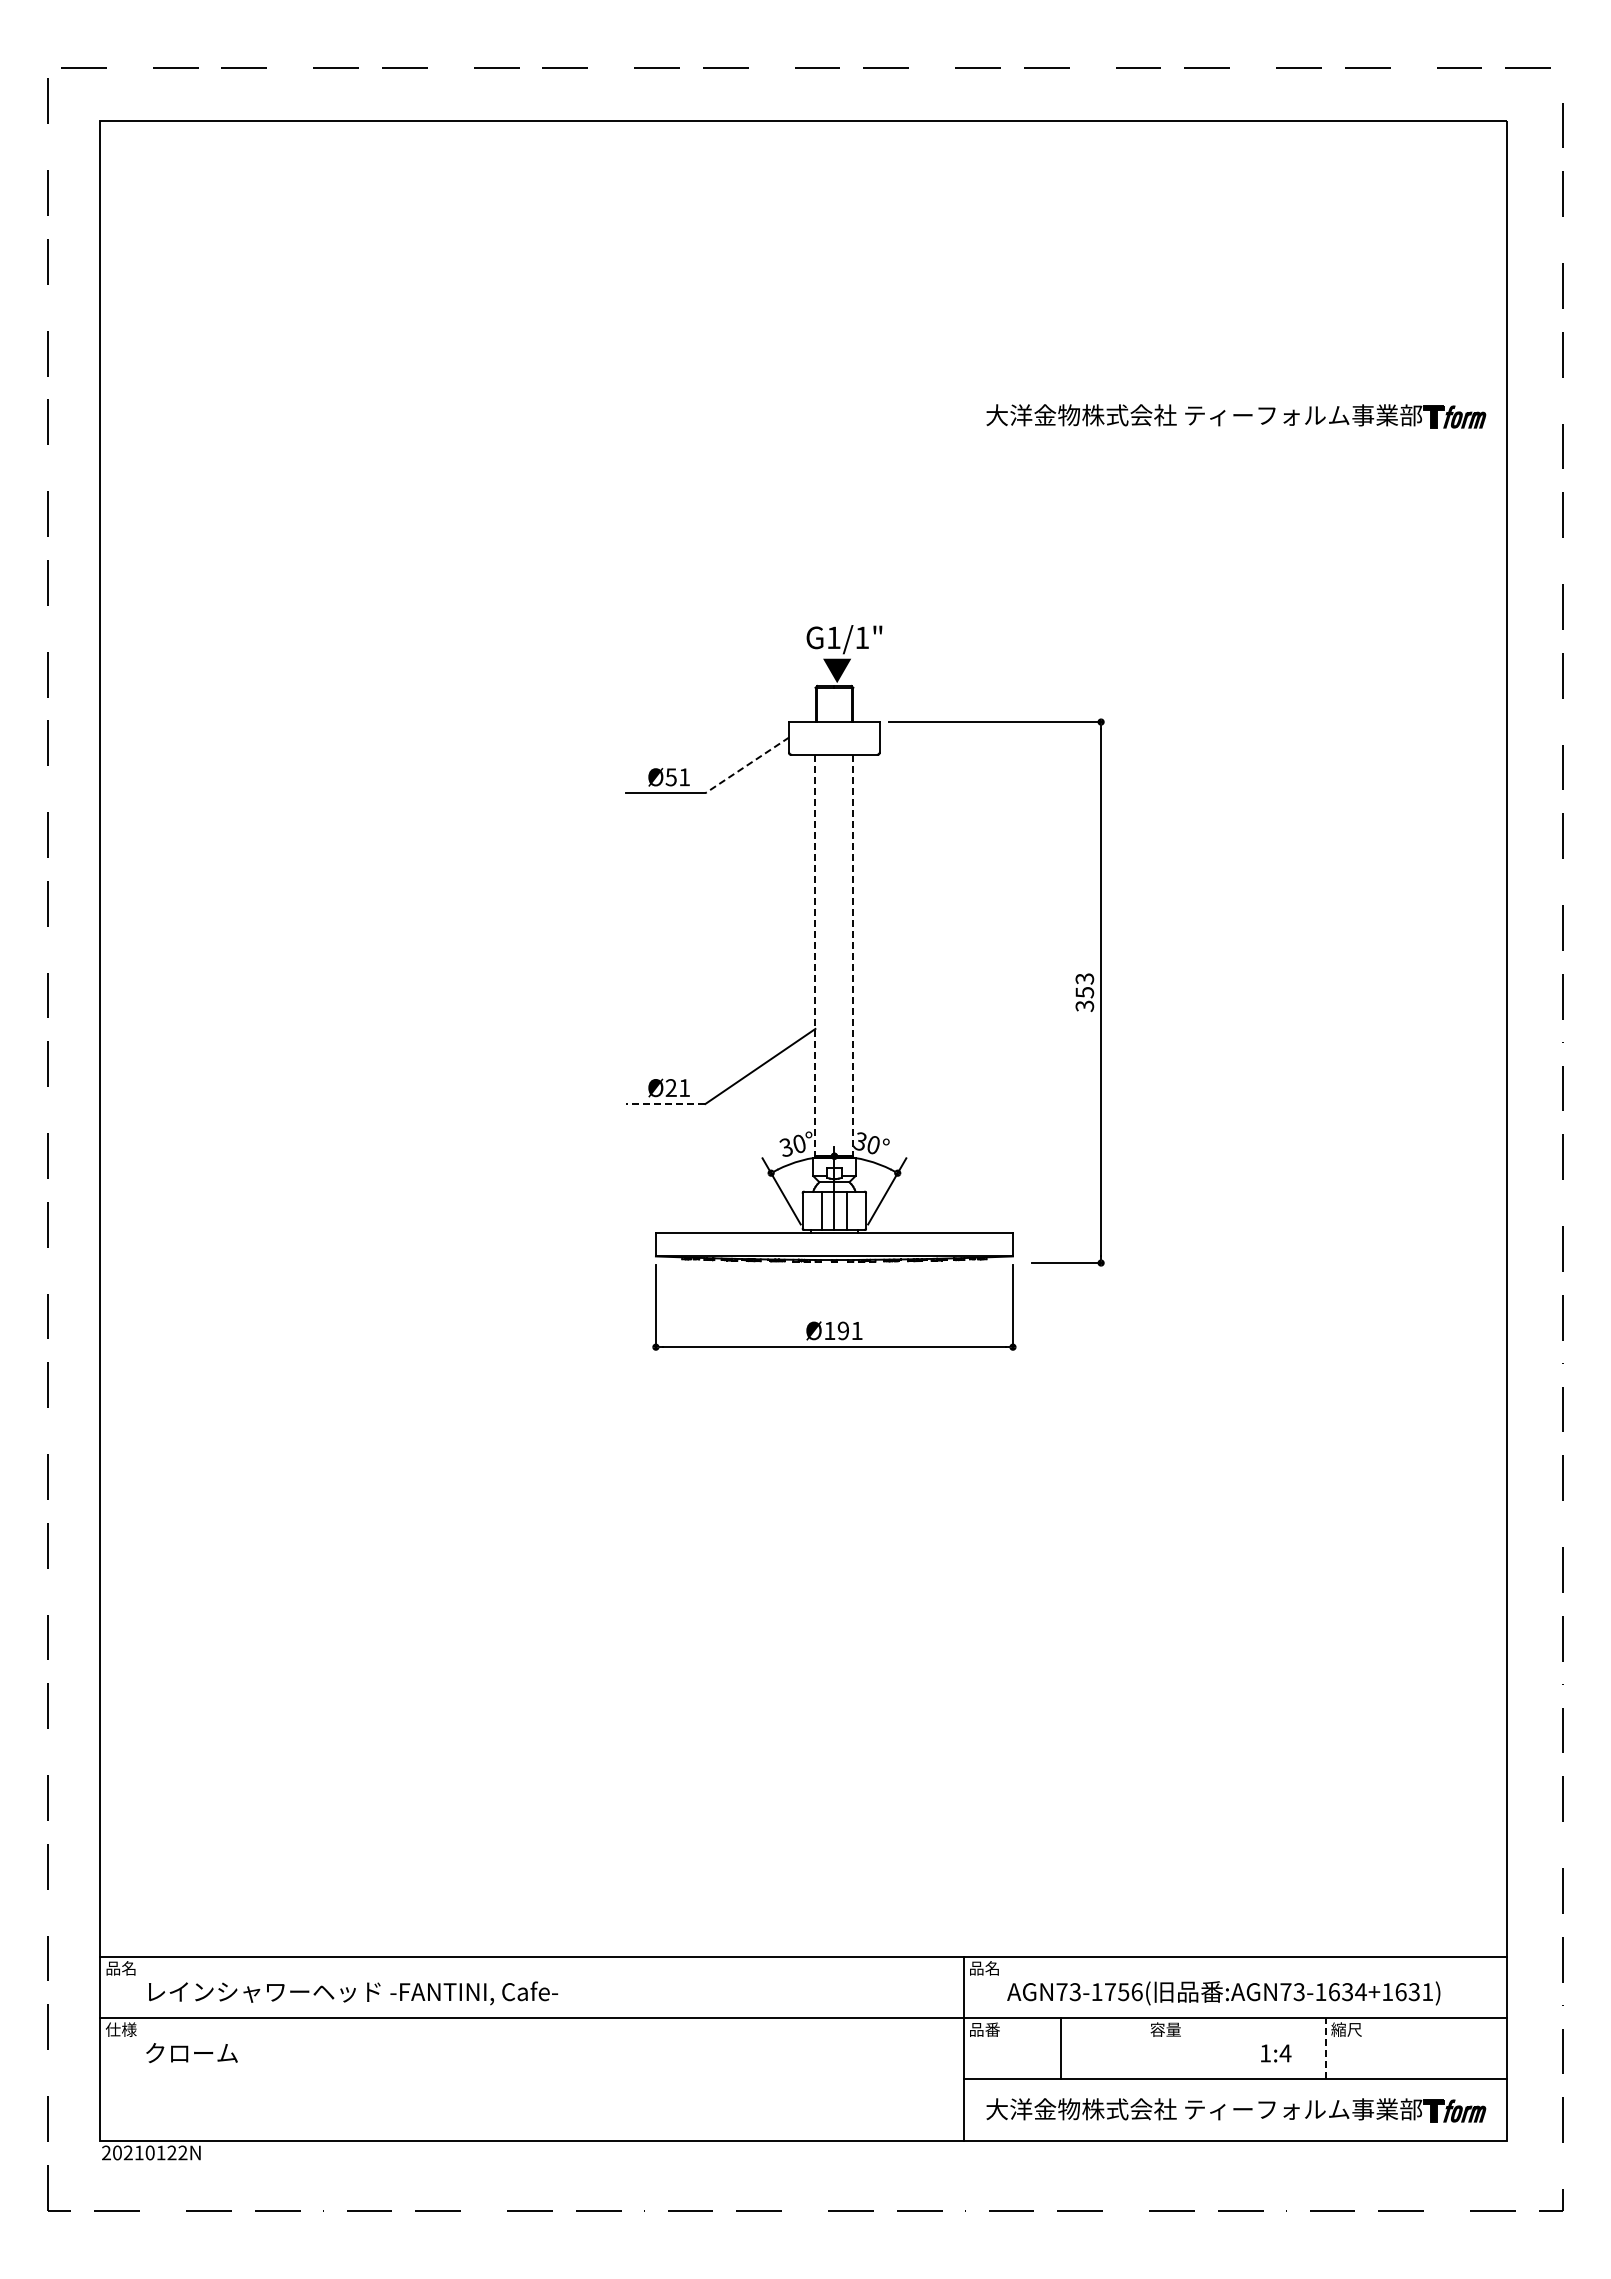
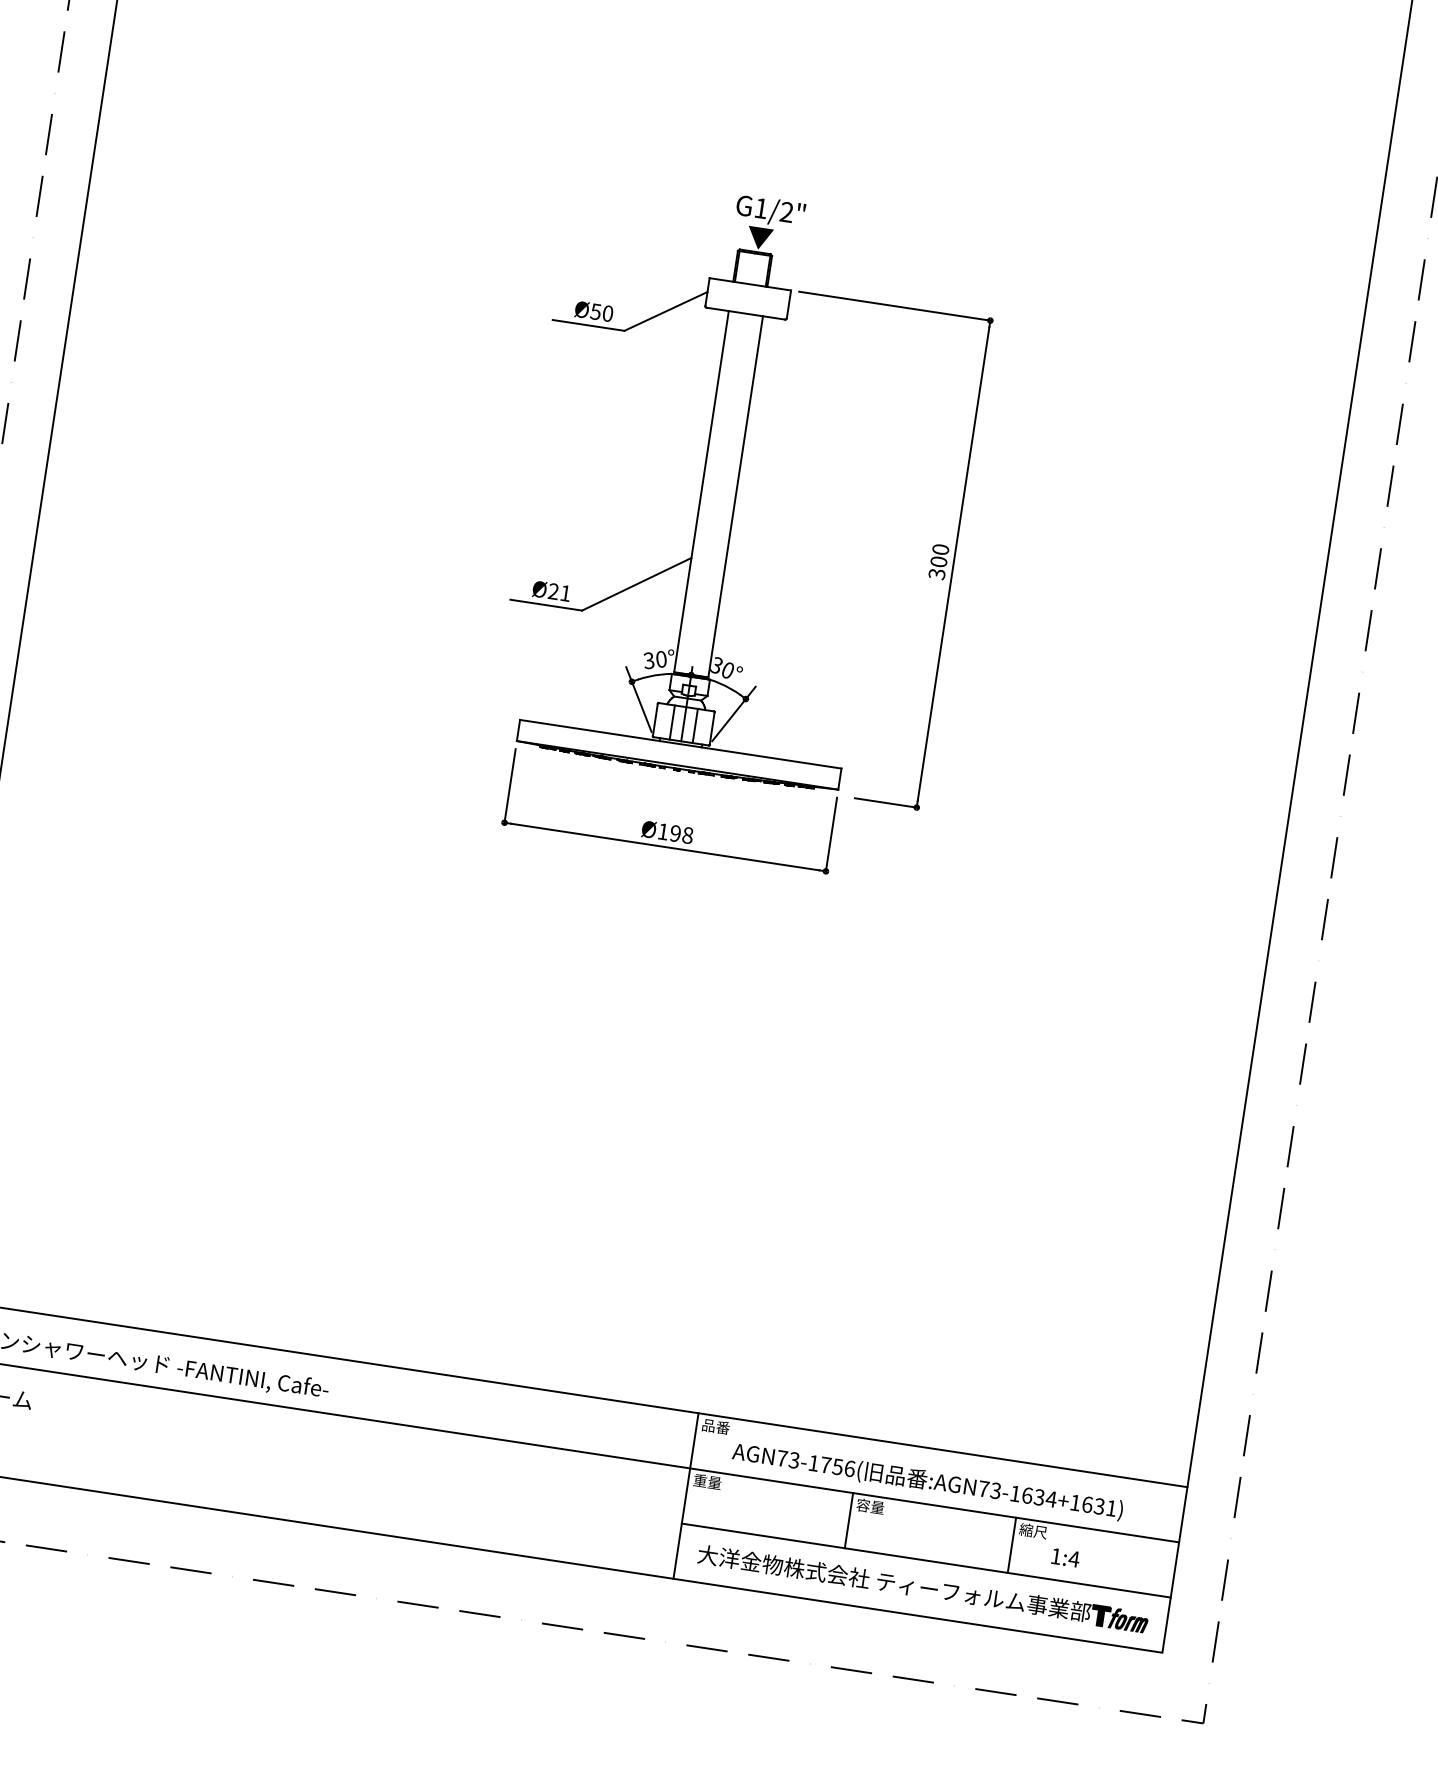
part: (1236, 416) -> (1153, 64), removed
text: (862, 637) -> (787, 212), G1/1" -> G1/2"
line: (746, 765) -> (665, 311), dashed -> solid
text: (684, 777) -> (607, 313), Ø51 -> Ø50
line: (815, 956) -> (701, 492), dashed -> solid
line: (853, 956) -> (735, 497), dashed -> solid
text: (1084, 985) -> (939, 555), 353 -> 300
line: (665, 1104) -> (546, 605), dashed -> solid
text: (856, 1330) -> (687, 835), Ø191 -> Ø198
text: (992, 1968) -> (722, 1427), 品名 -> 品番
text: (984, 2029) -> (707, 1481), 品番 -> 重量
line: (1060, 2048) -> (848, 1520), moved
line: (1325, 2048) -> (1011, 1545), dashed -> solid
text: (1276, 2053) -> (1066, 1558), moved

